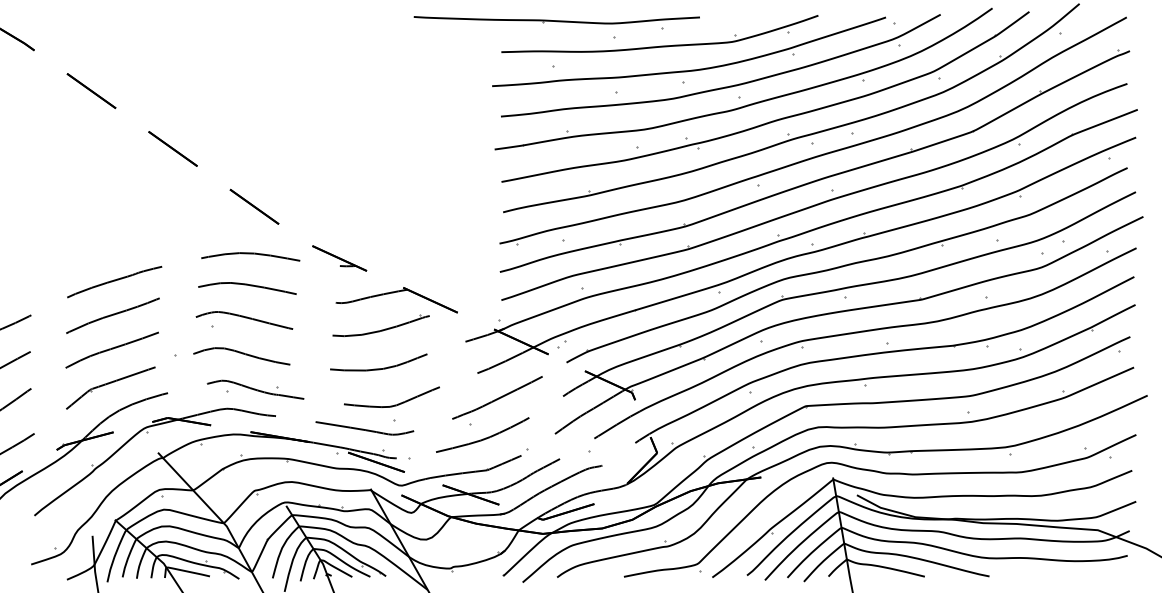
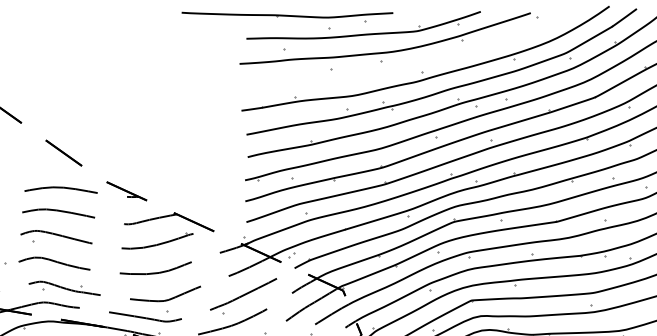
part: (724, 86) -> (411, 64), removed

